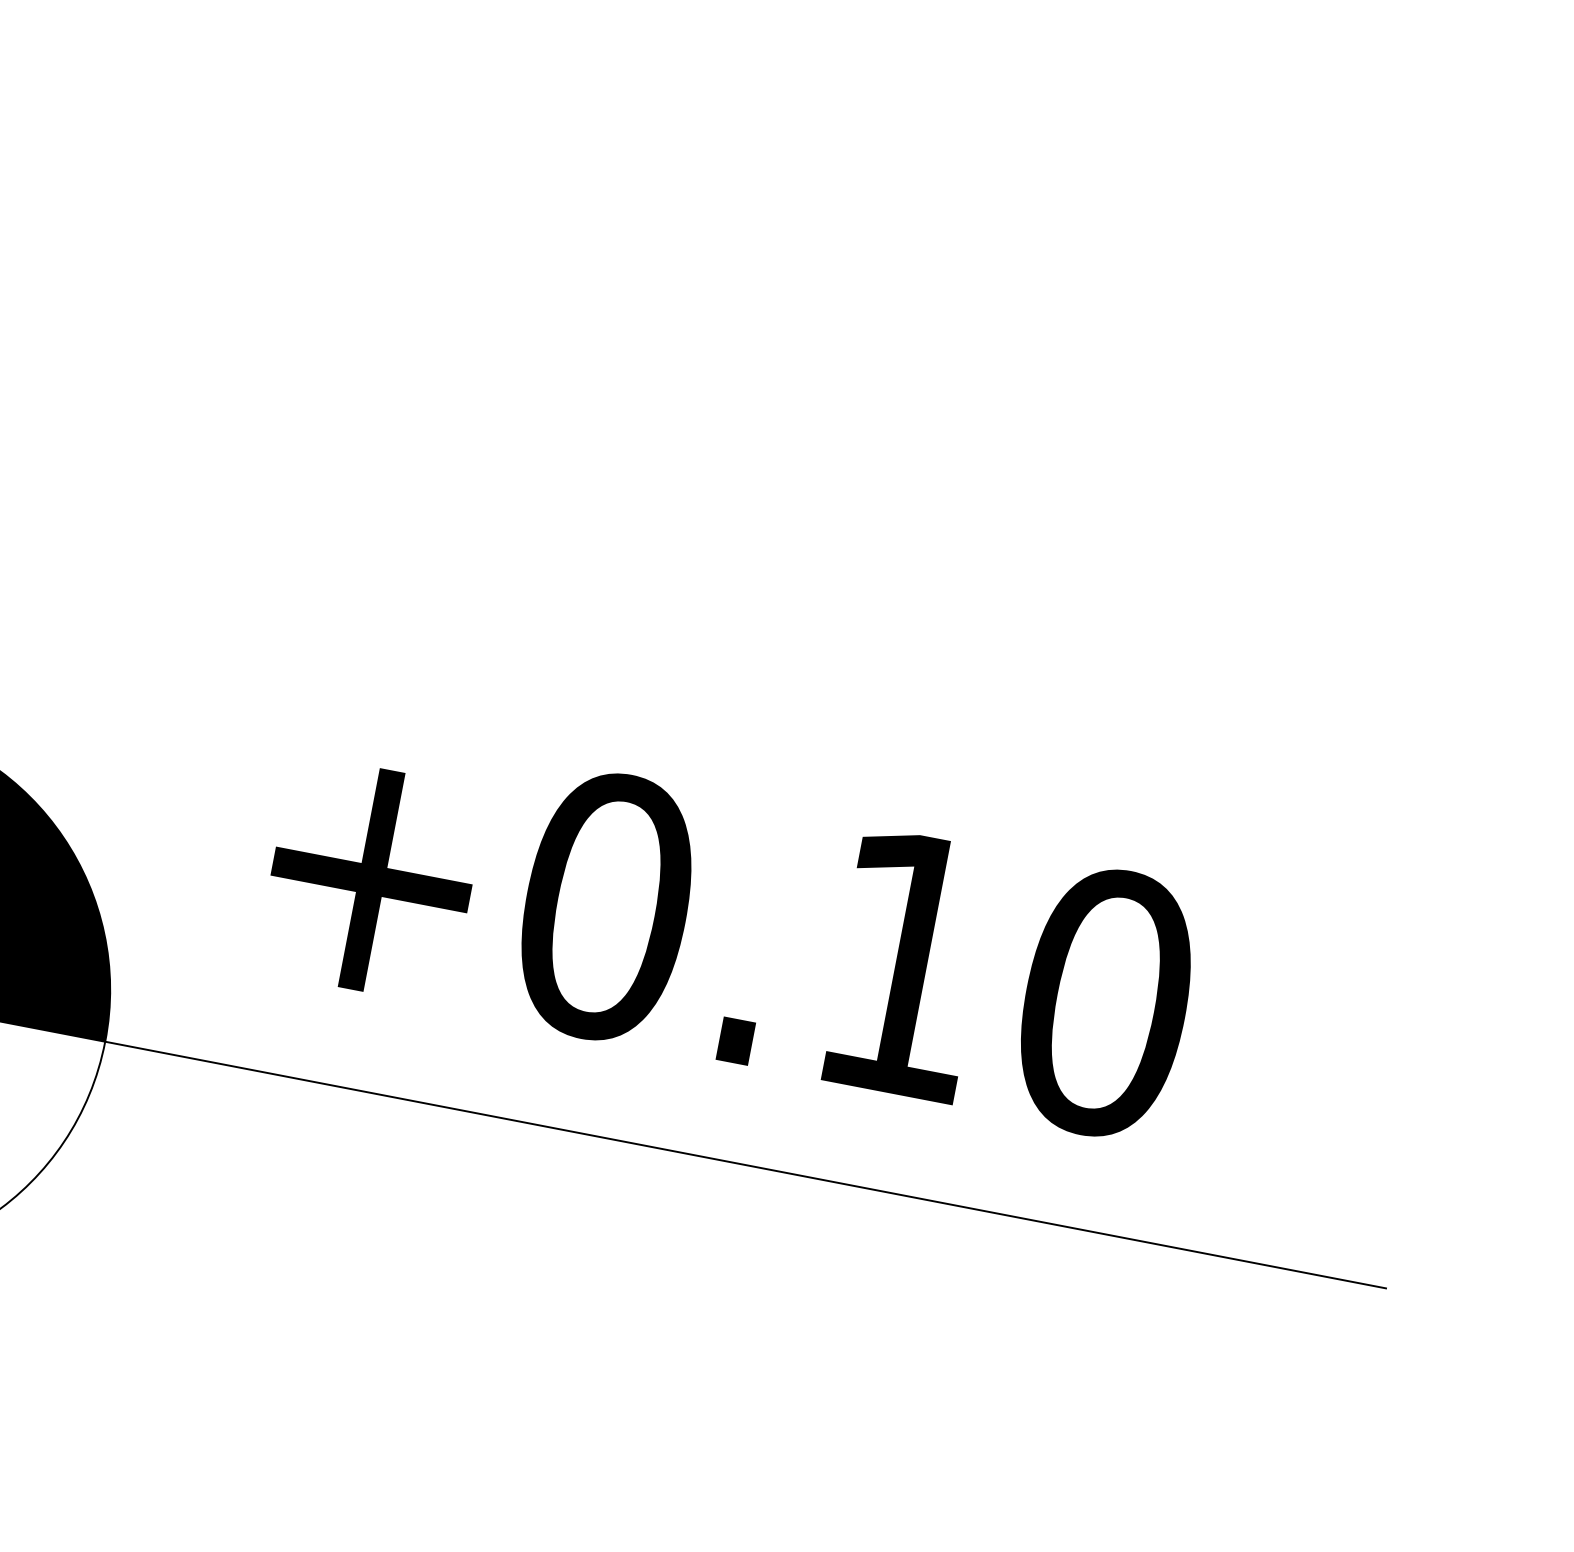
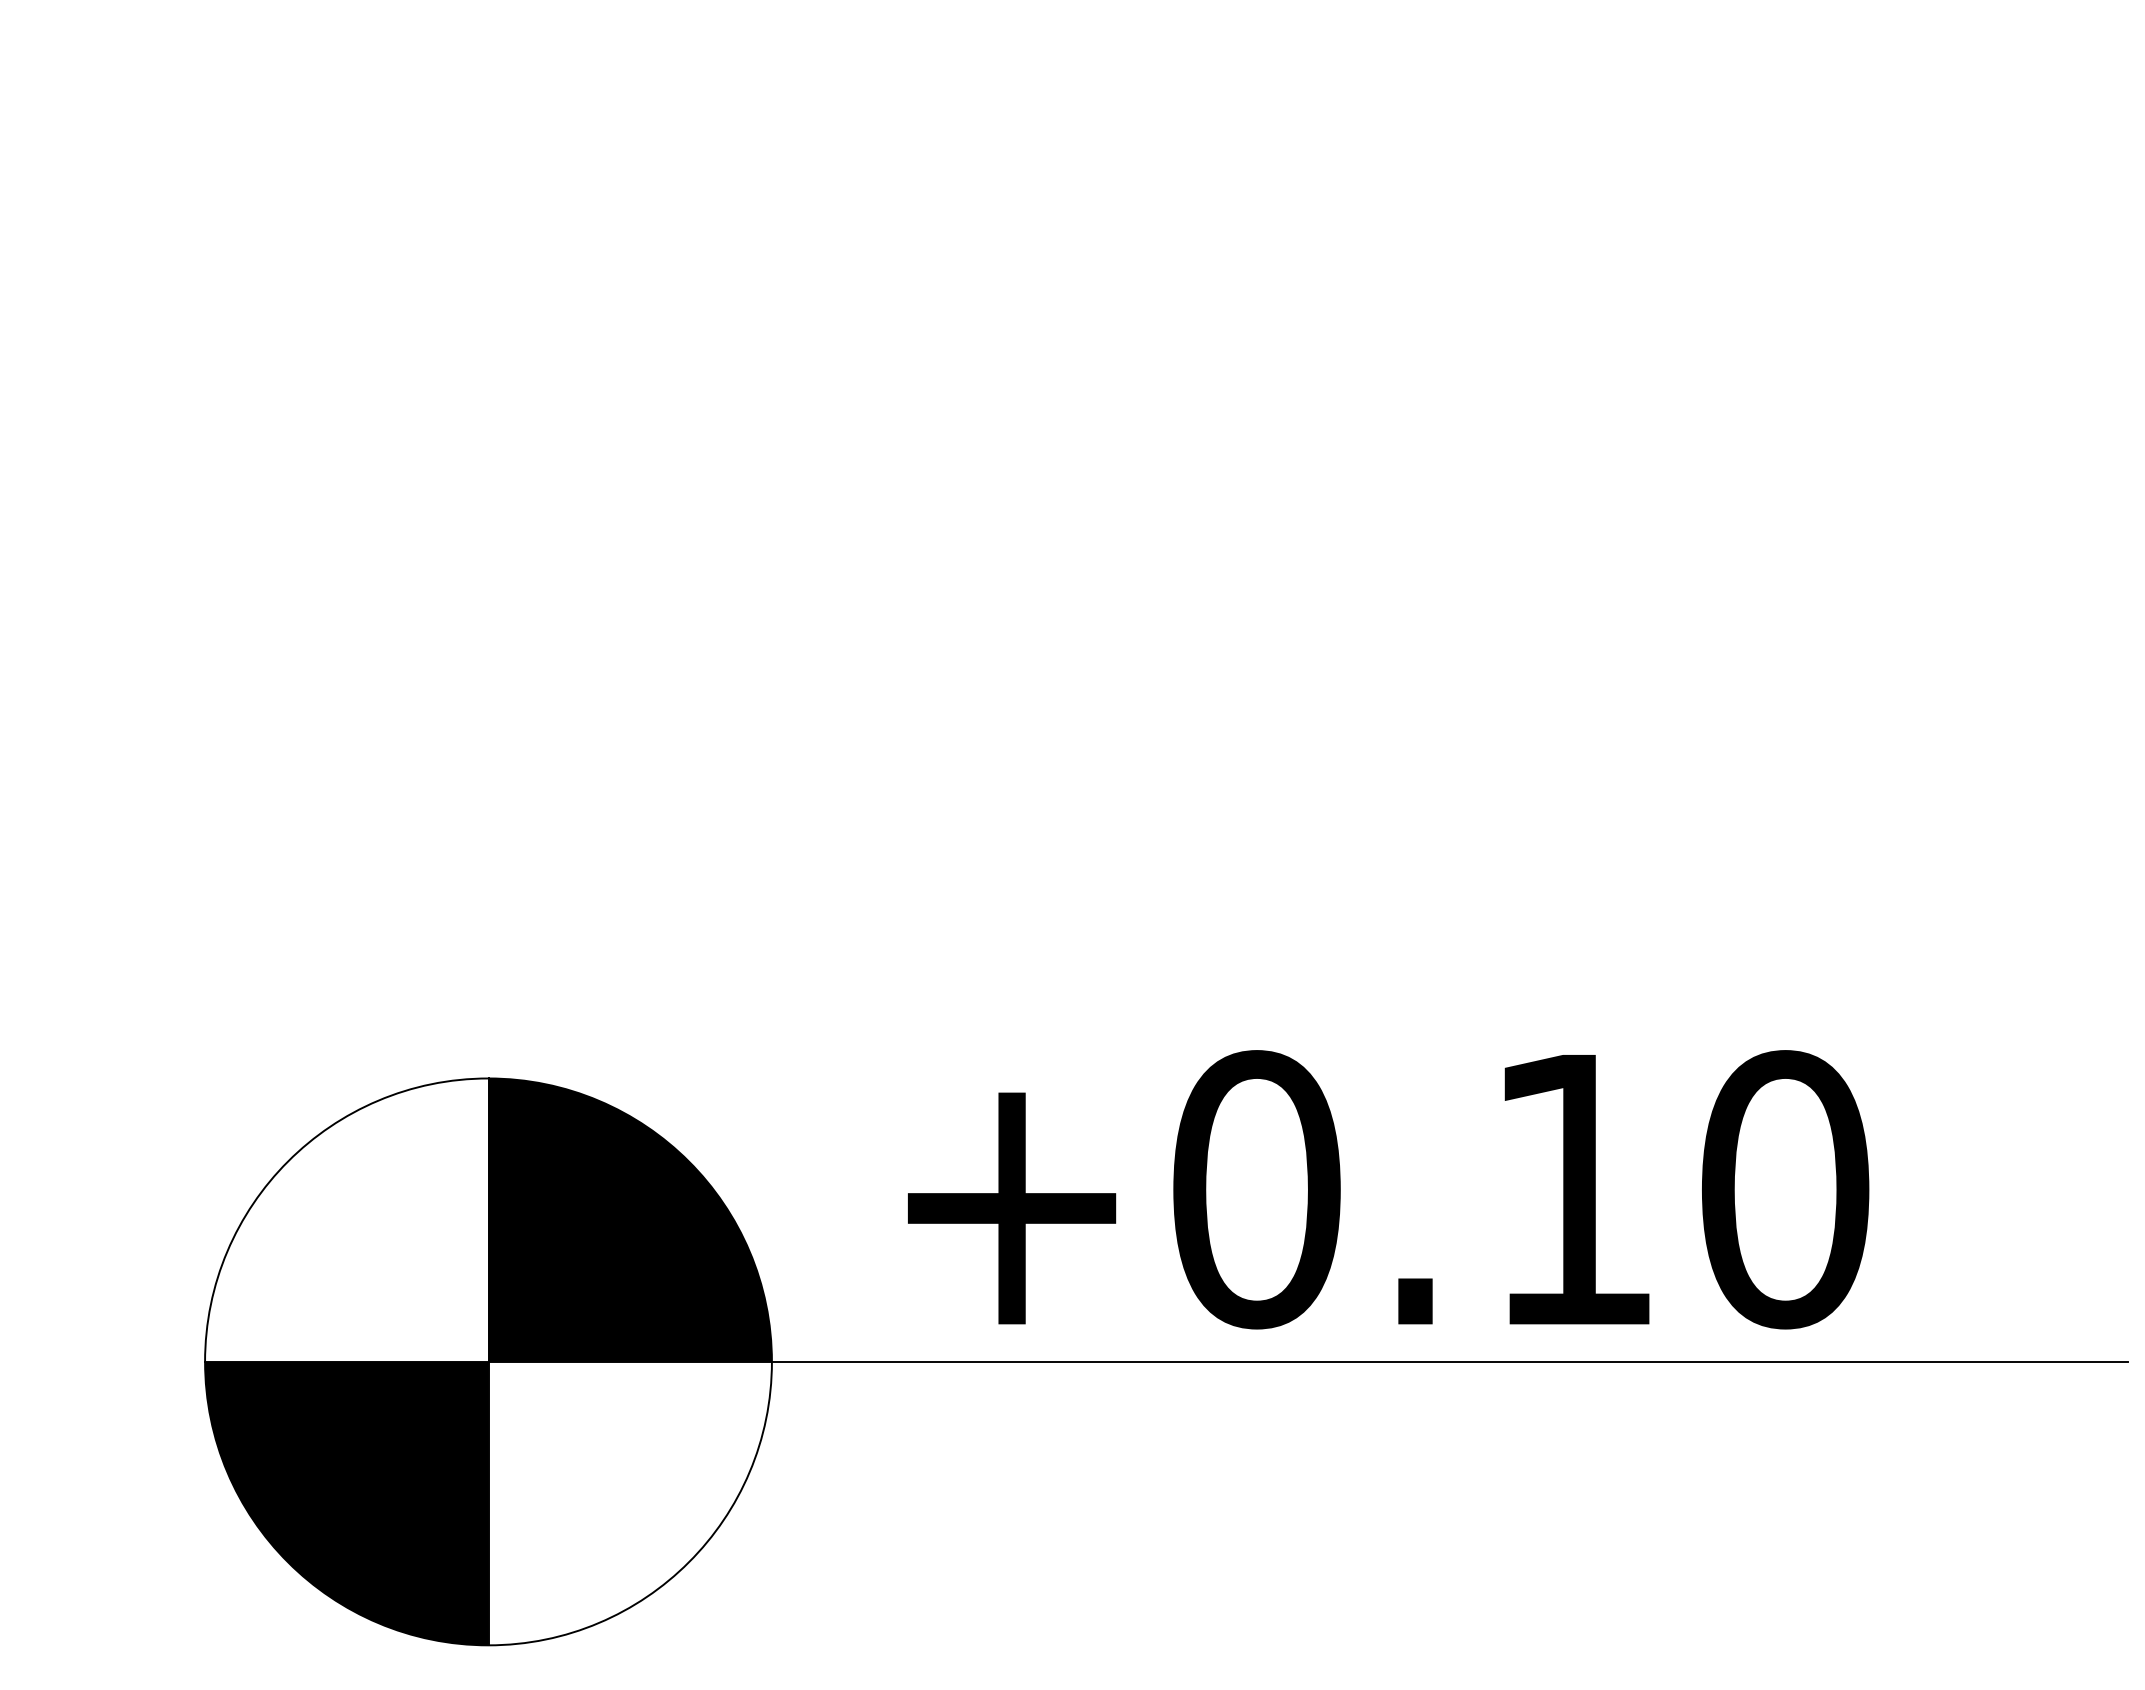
text: (730, 930) -> (1388, 1189), moved

